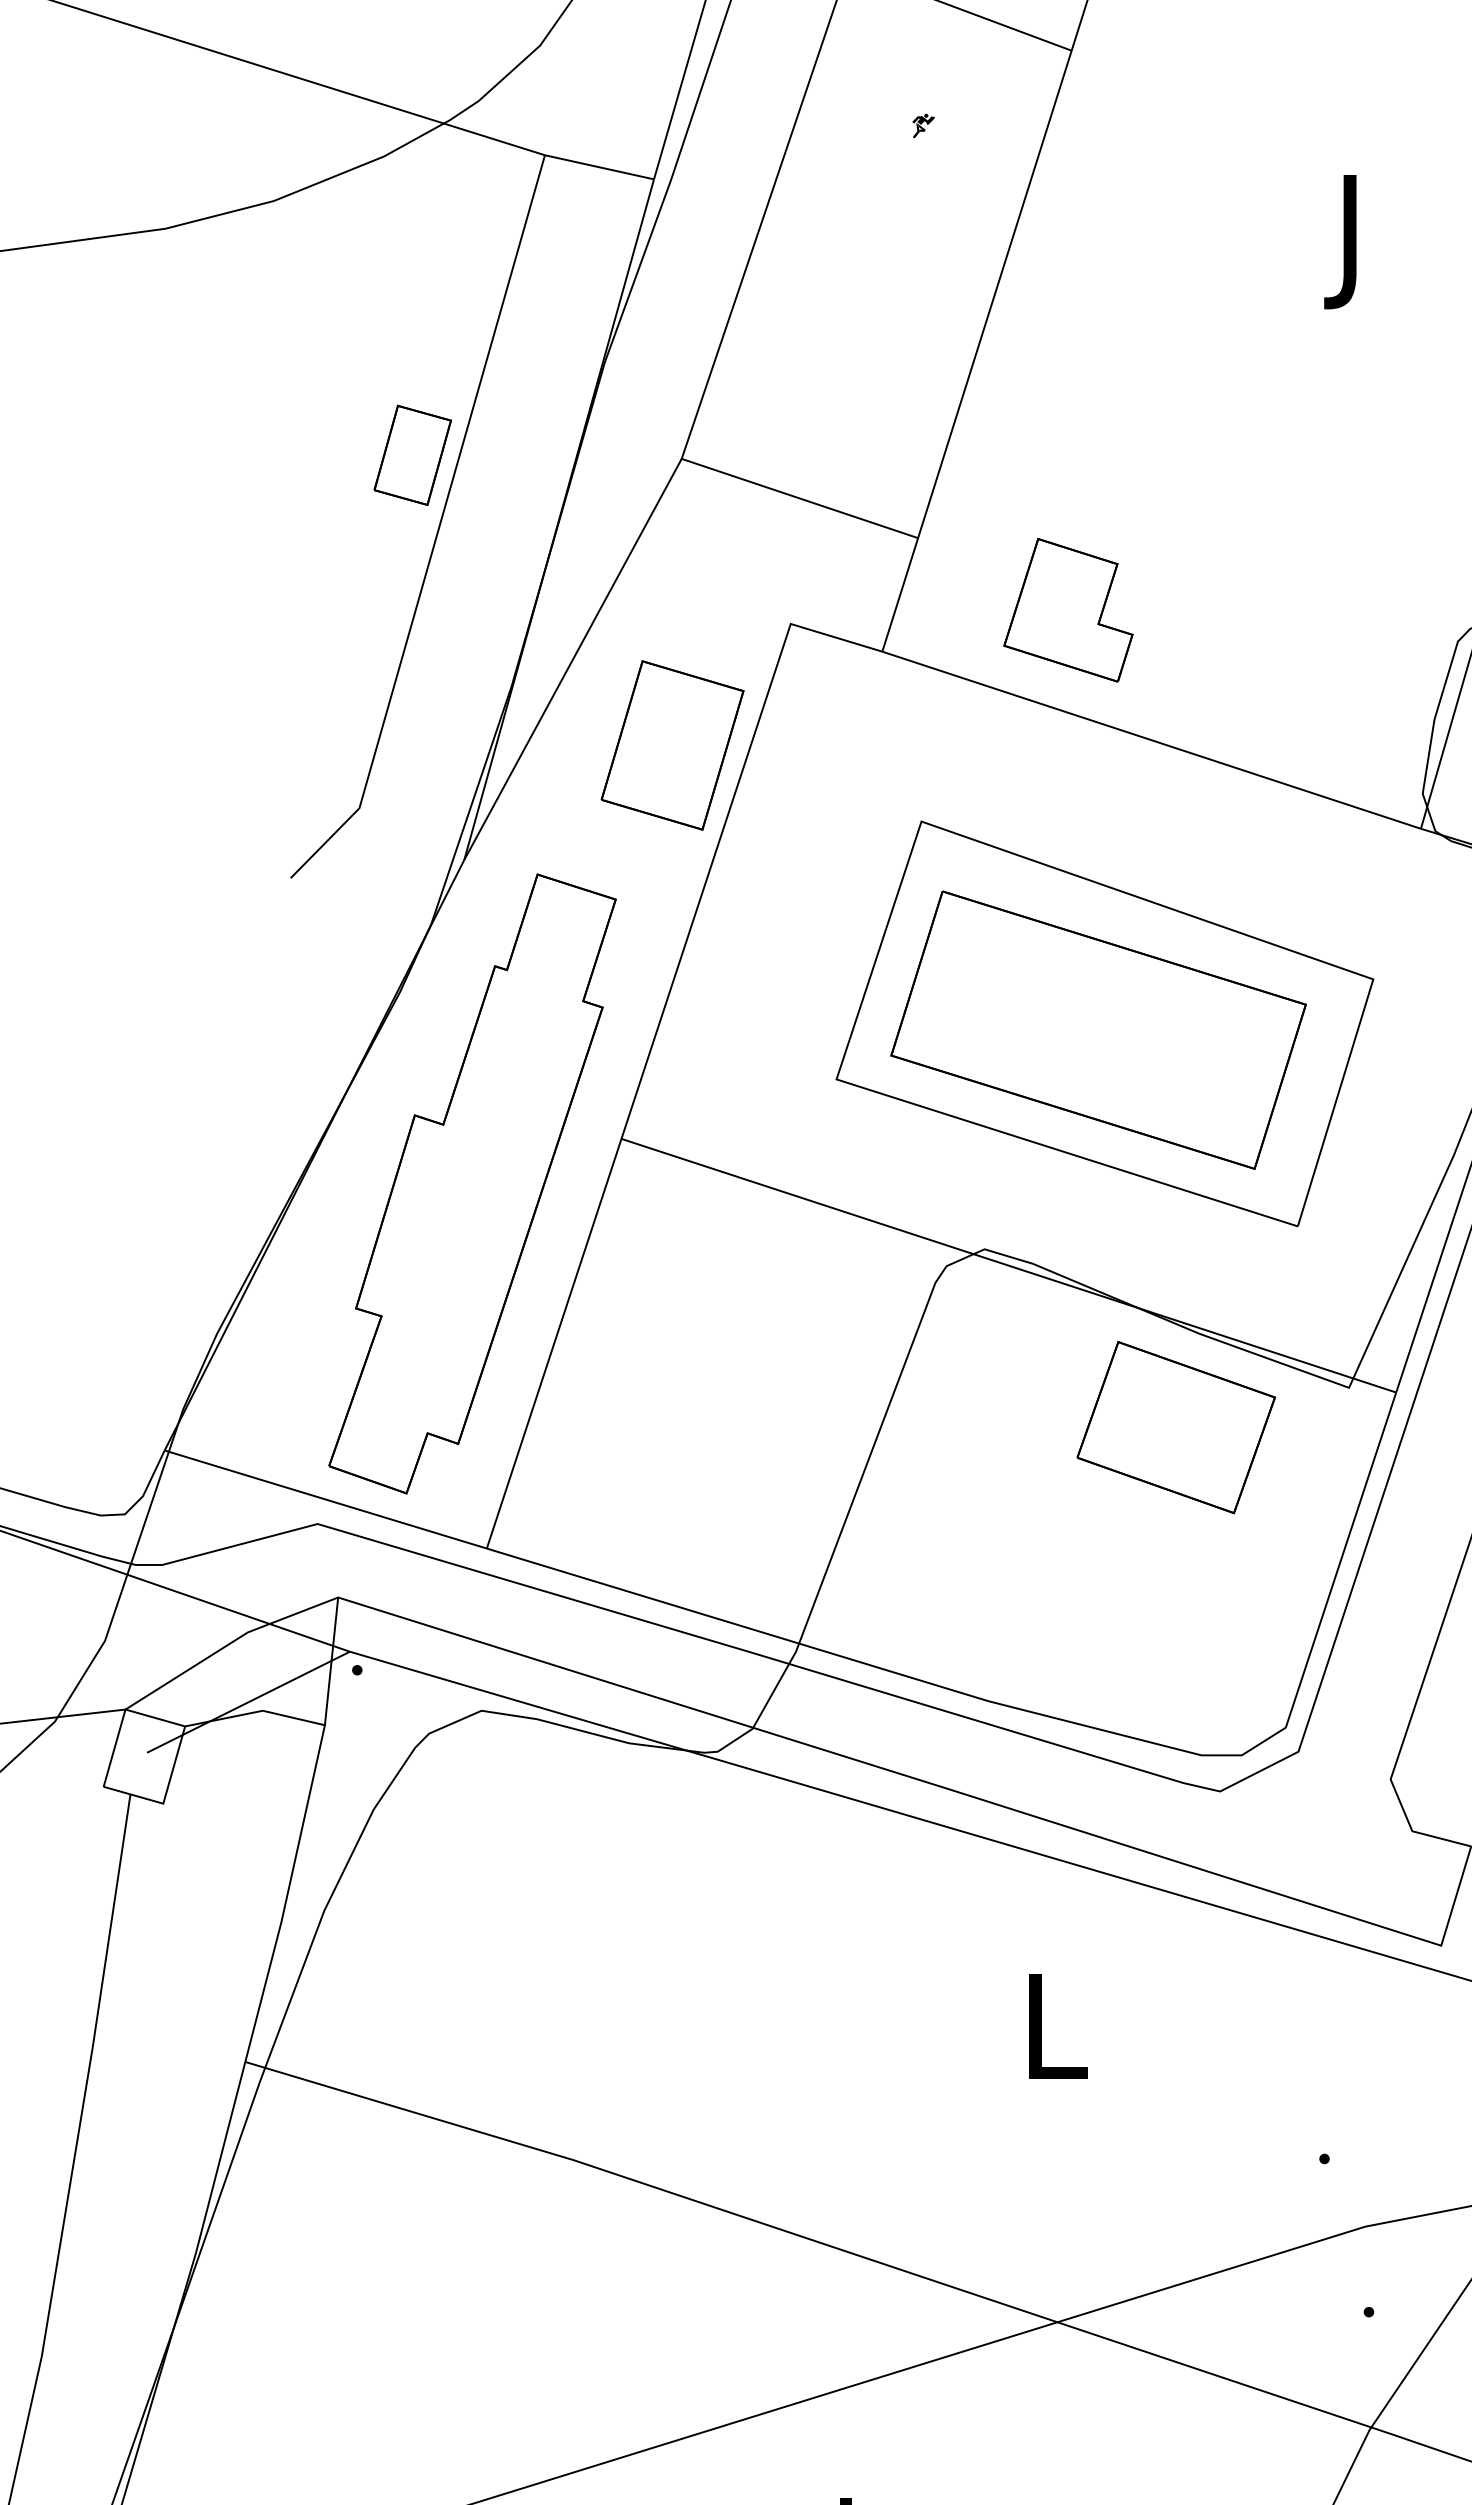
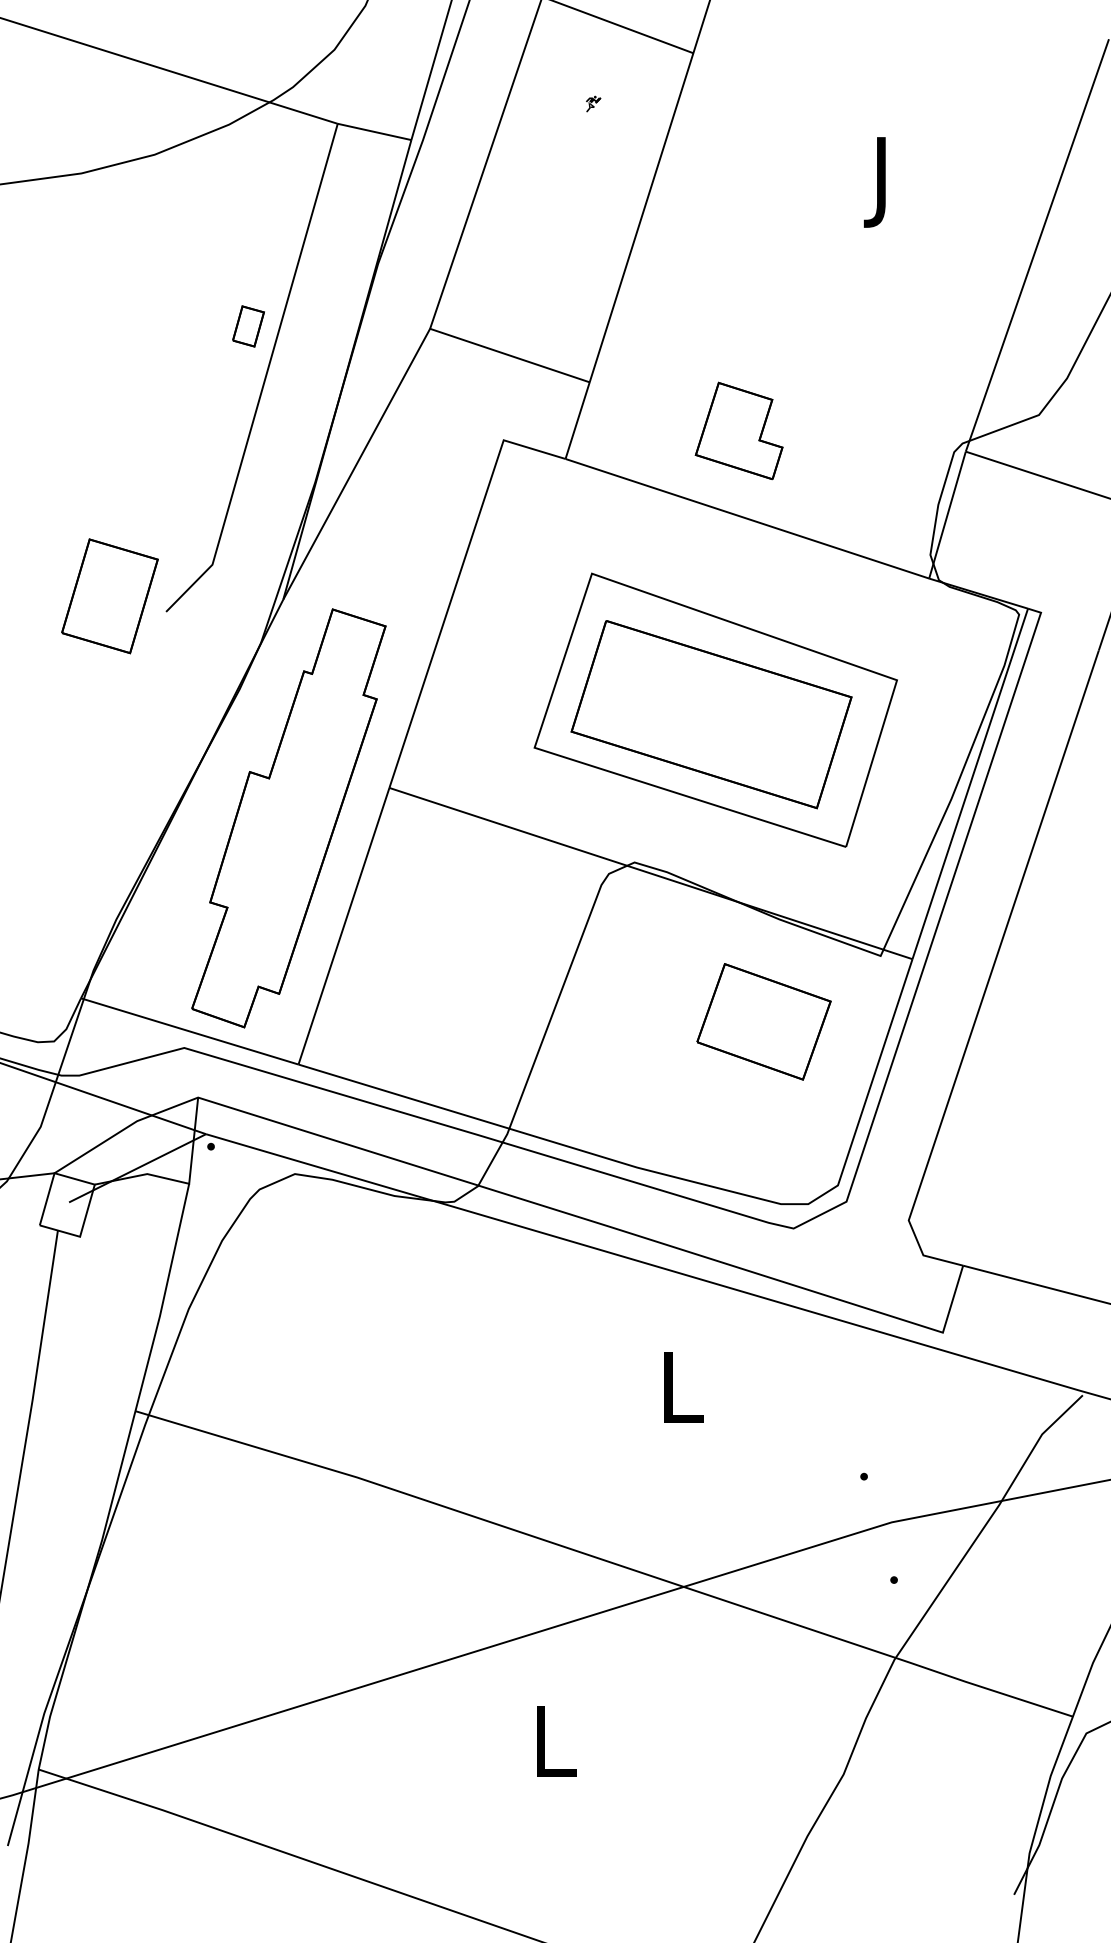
part: (412, 455) -> (248, 326), size x0.6
part: (1067, 609) -> (738, 430), moved
part: (671, 745) -> (109, 596), moved
part: (1175, 1427) -> (763, 1021), moved

